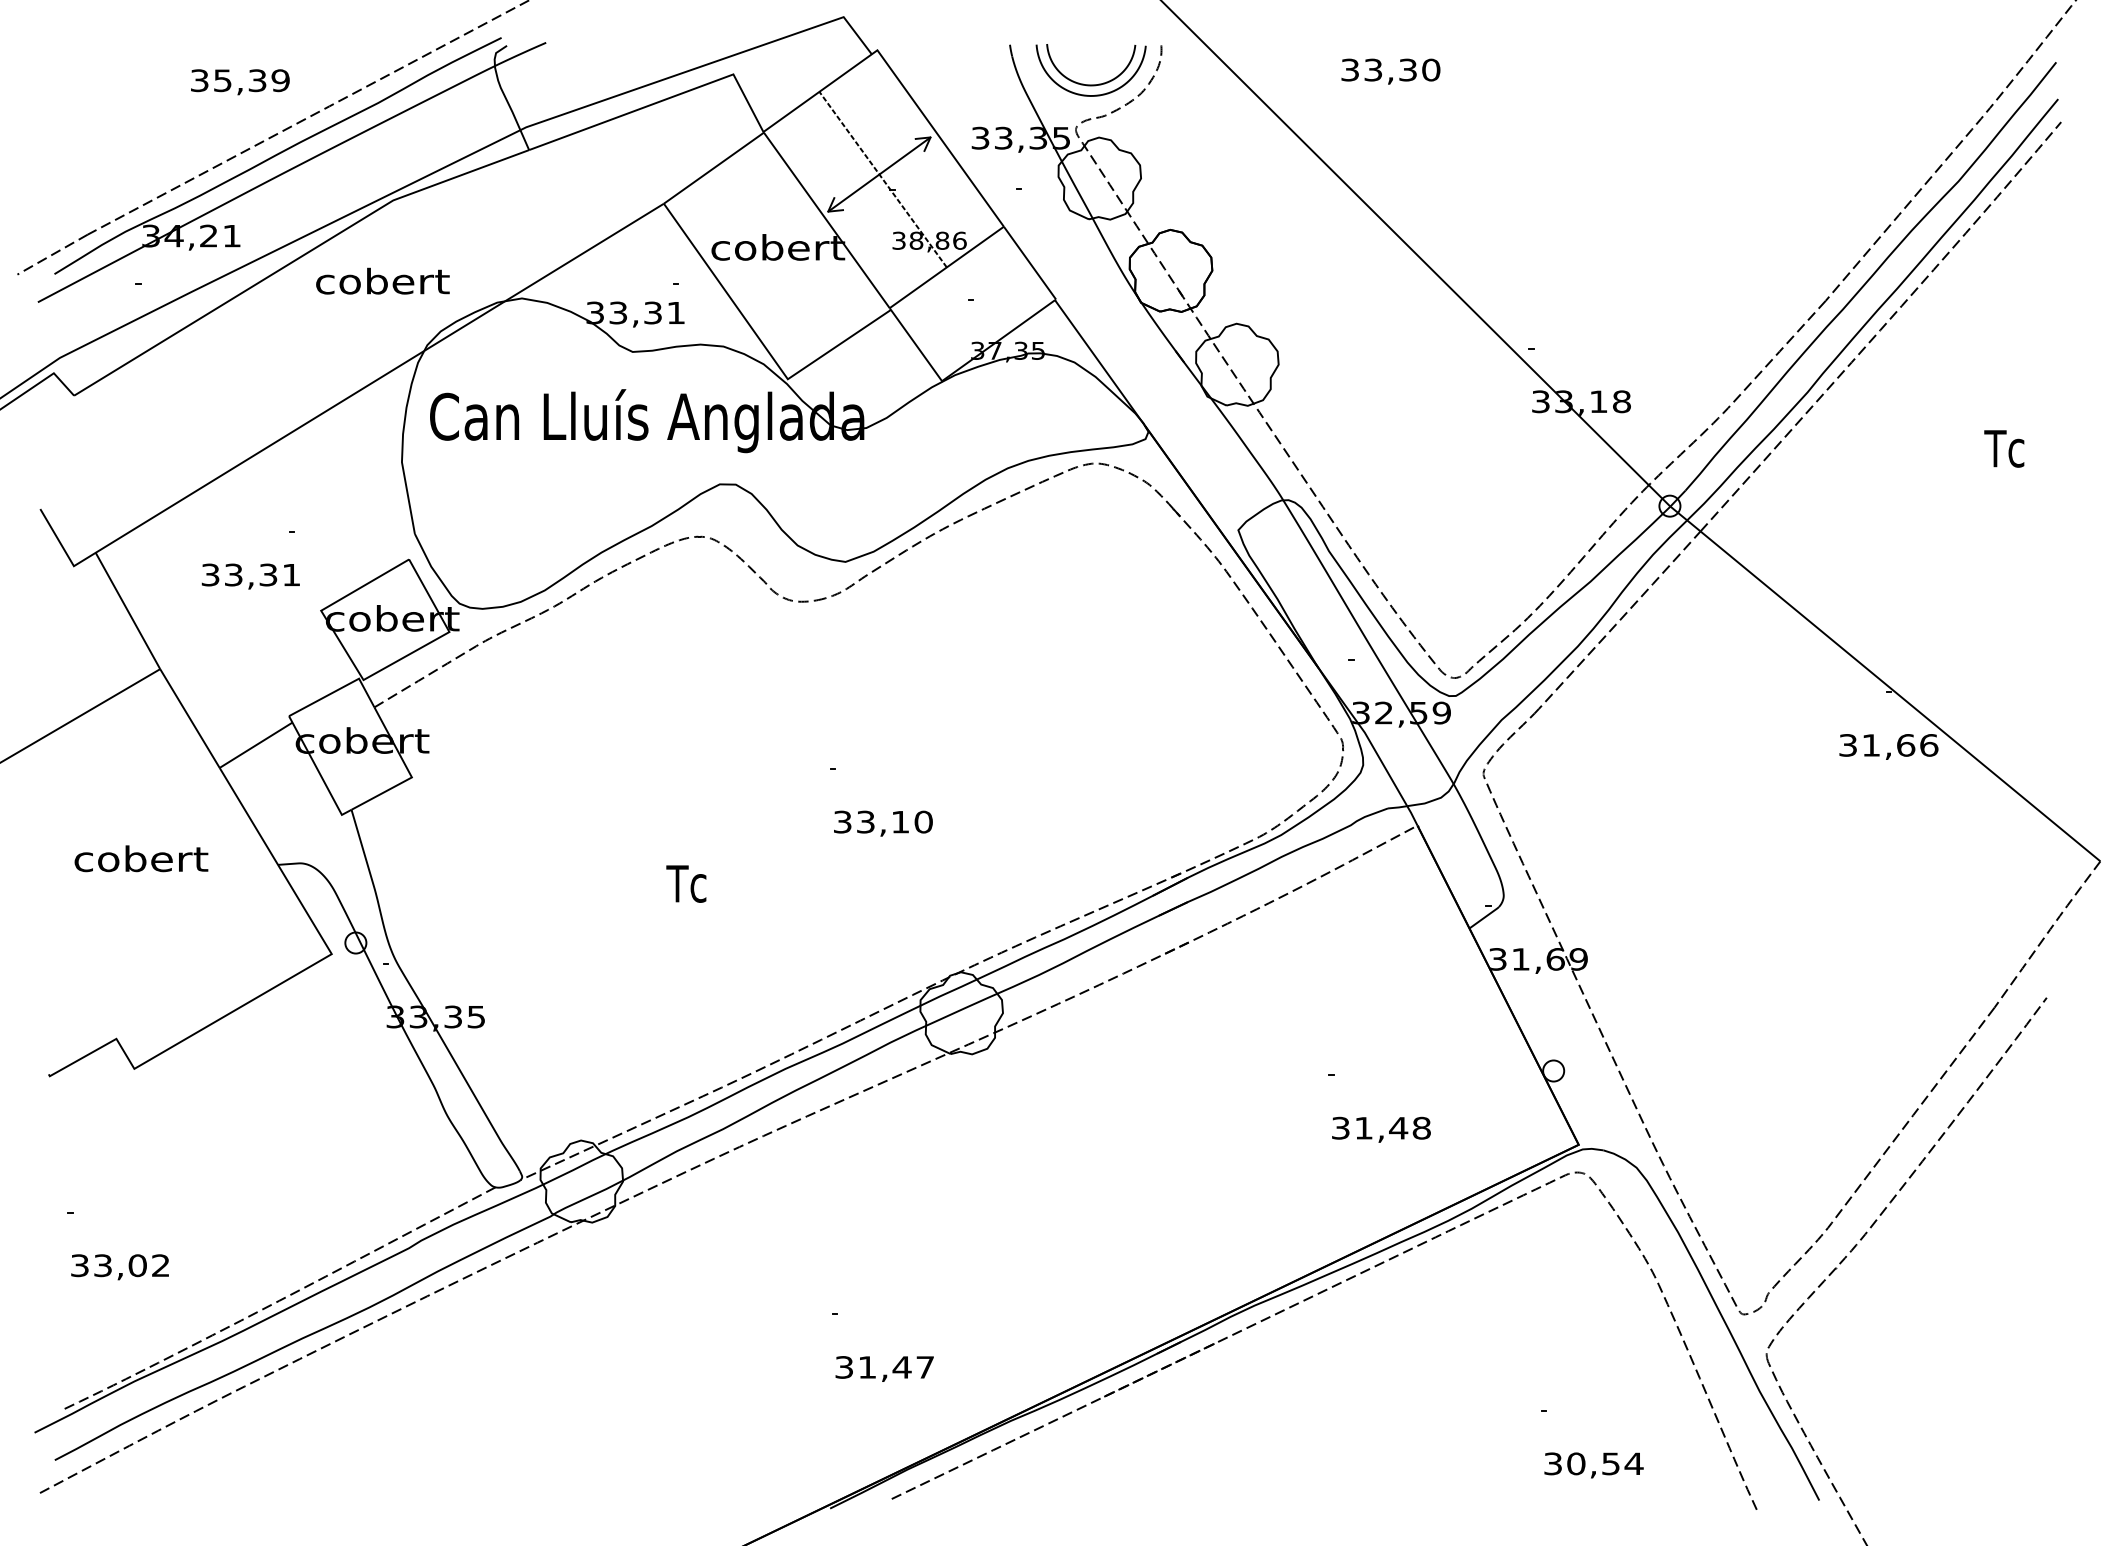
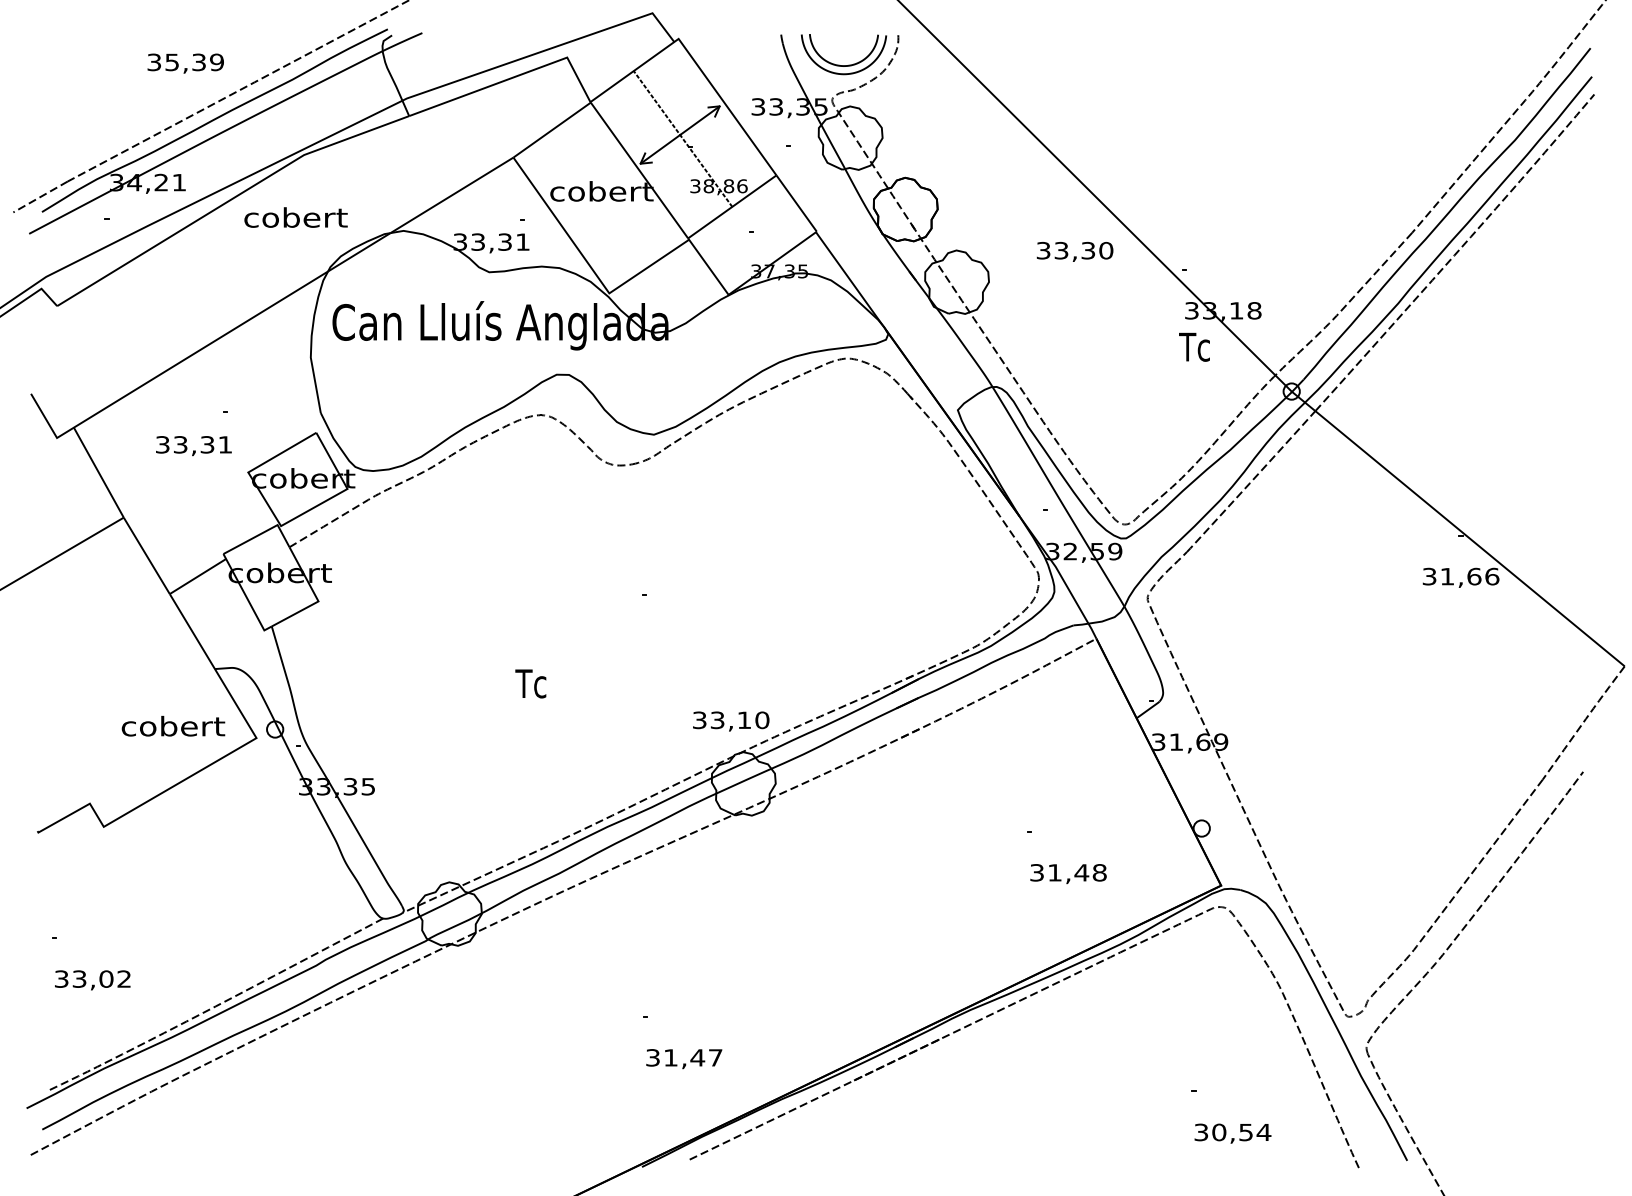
text: (1390, 71) -> (1074, 251), moved
text: (2004, 448) -> (1194, 346), moved
text: (883, 823) -> (731, 721), moved
text: (141, 858) -> (173, 726), moved

